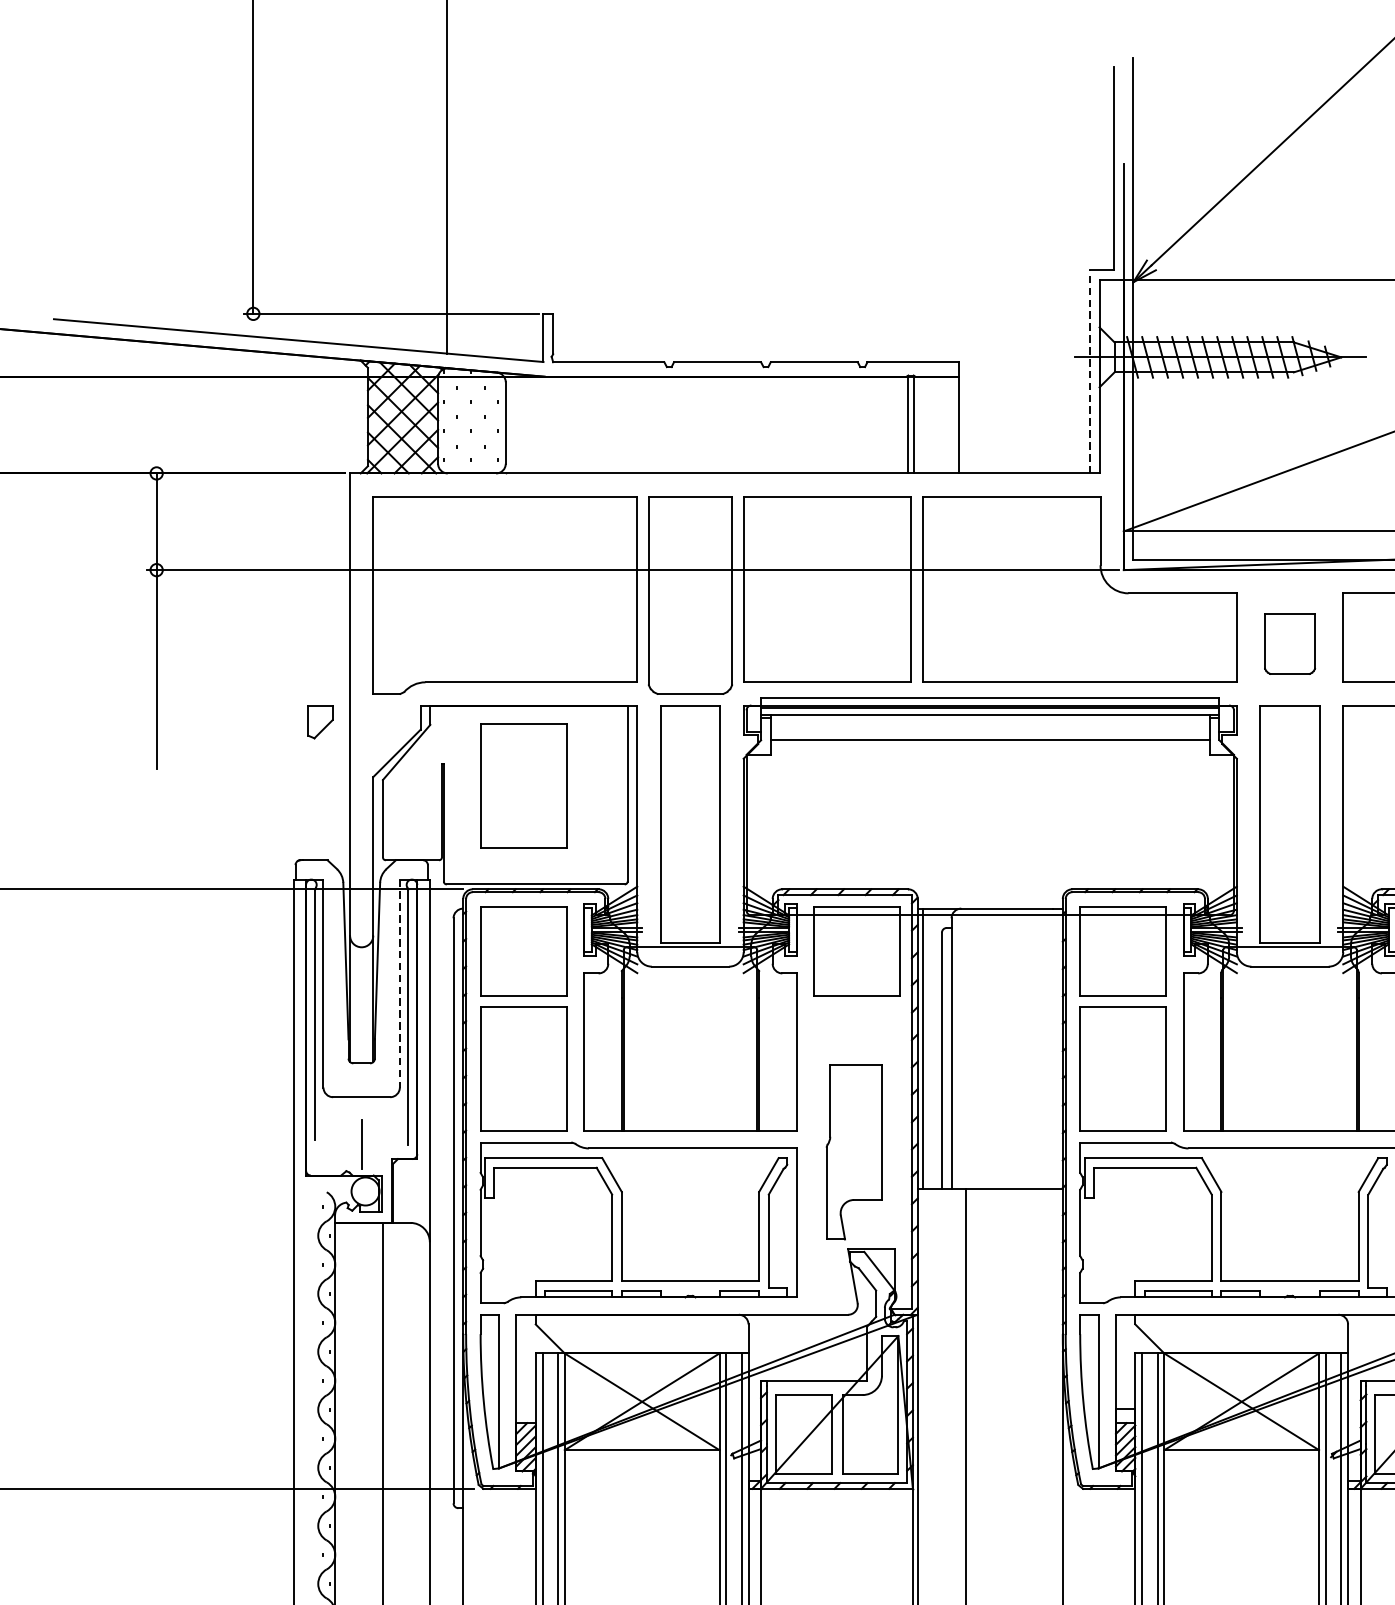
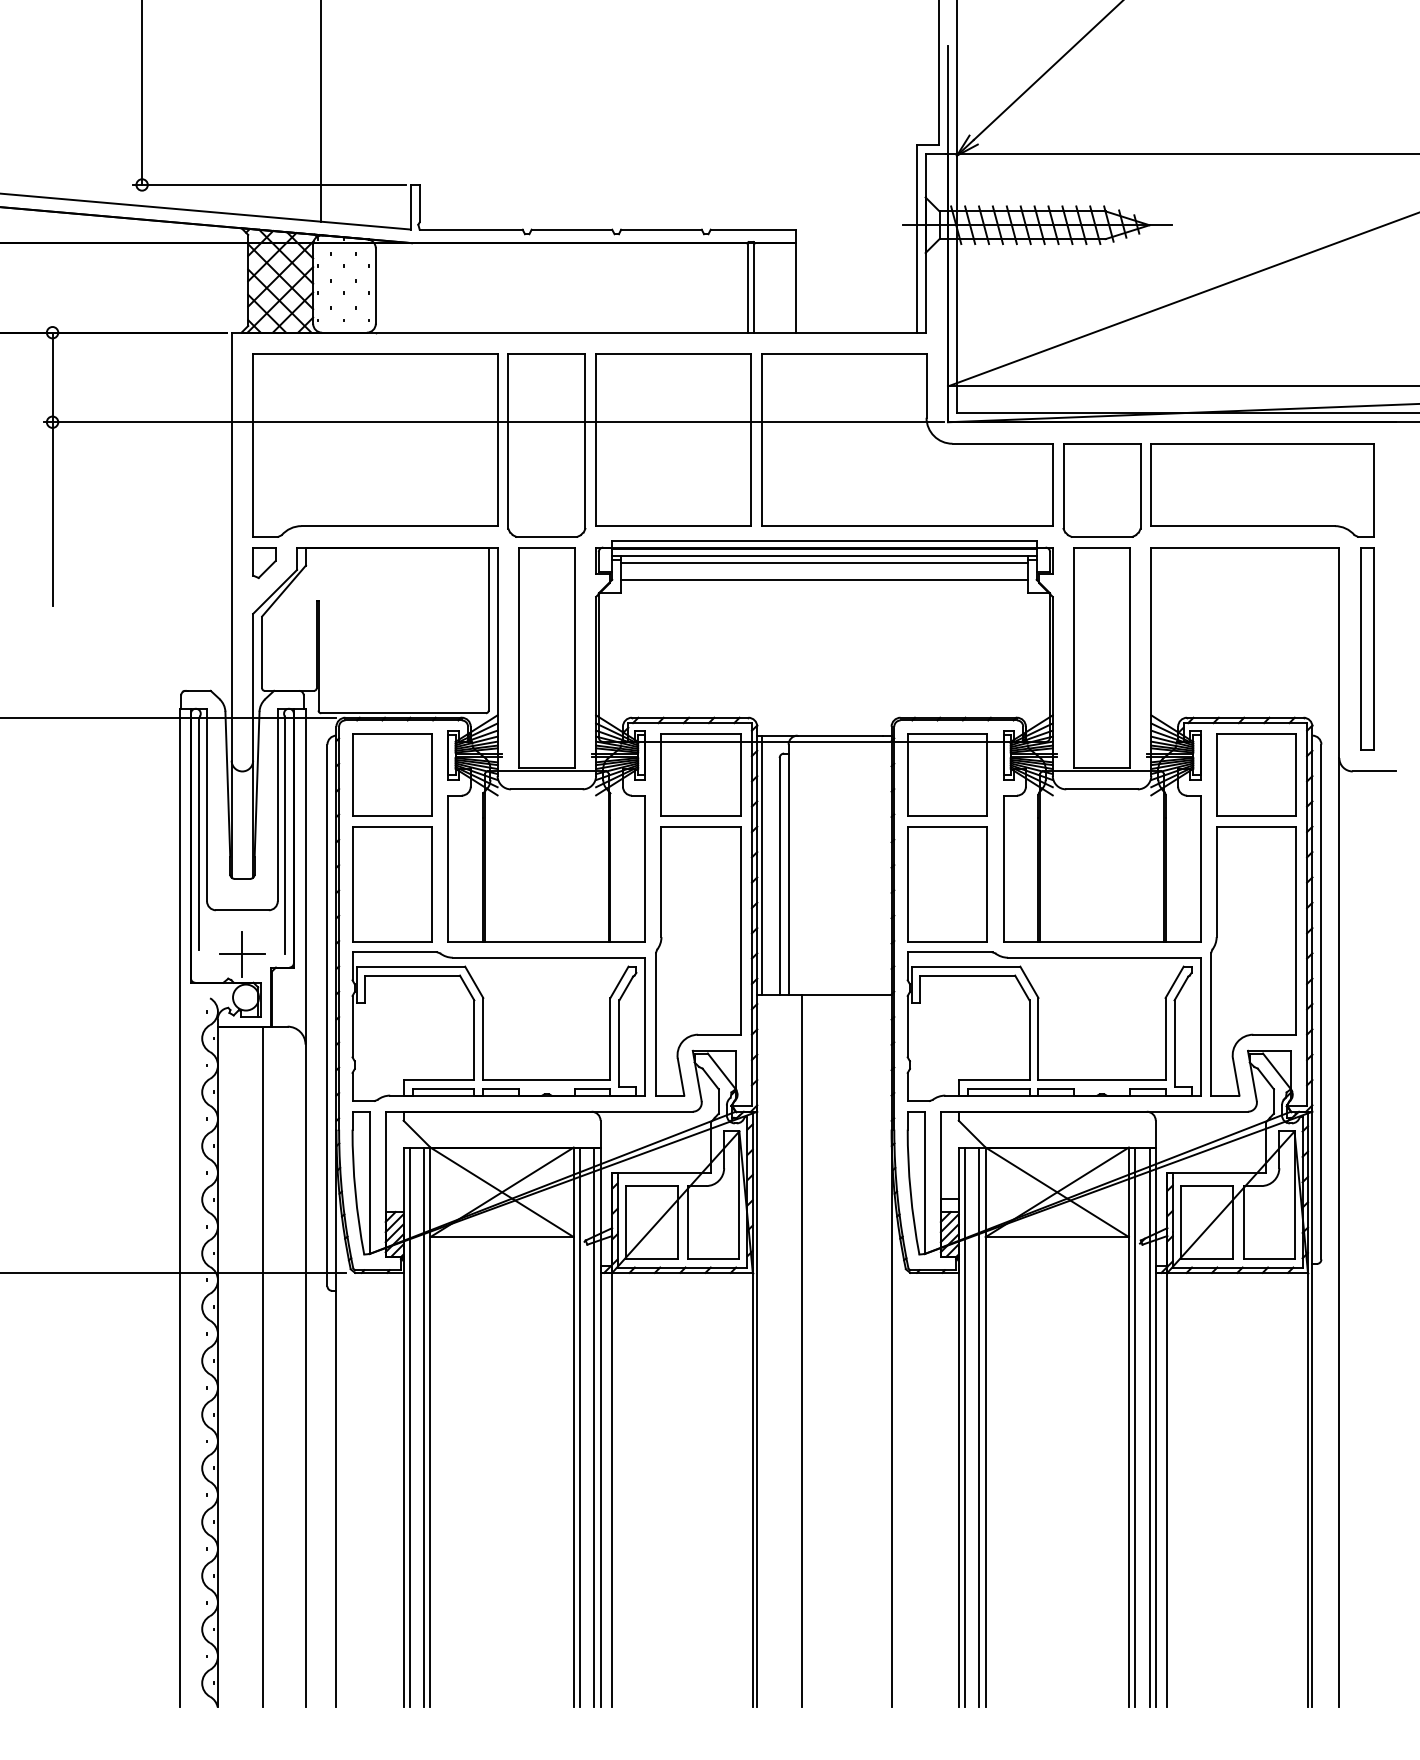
line: (1089, 371) -> (916, 238), dashed -> solid
part: (1289, 643) -> (1101, 490), size x1.67
line: (990, 721) -> (824, 562), added
part: (320, 722) -> (264, 563), moved
part: (523, 786) -> (392, 622), removed
line: (399, 984) -> (277, 805), dashed -> solid
line: (361, 1144) -> (242, 954), added
part: (854, 1152) -> (698, 961), size x1.67

